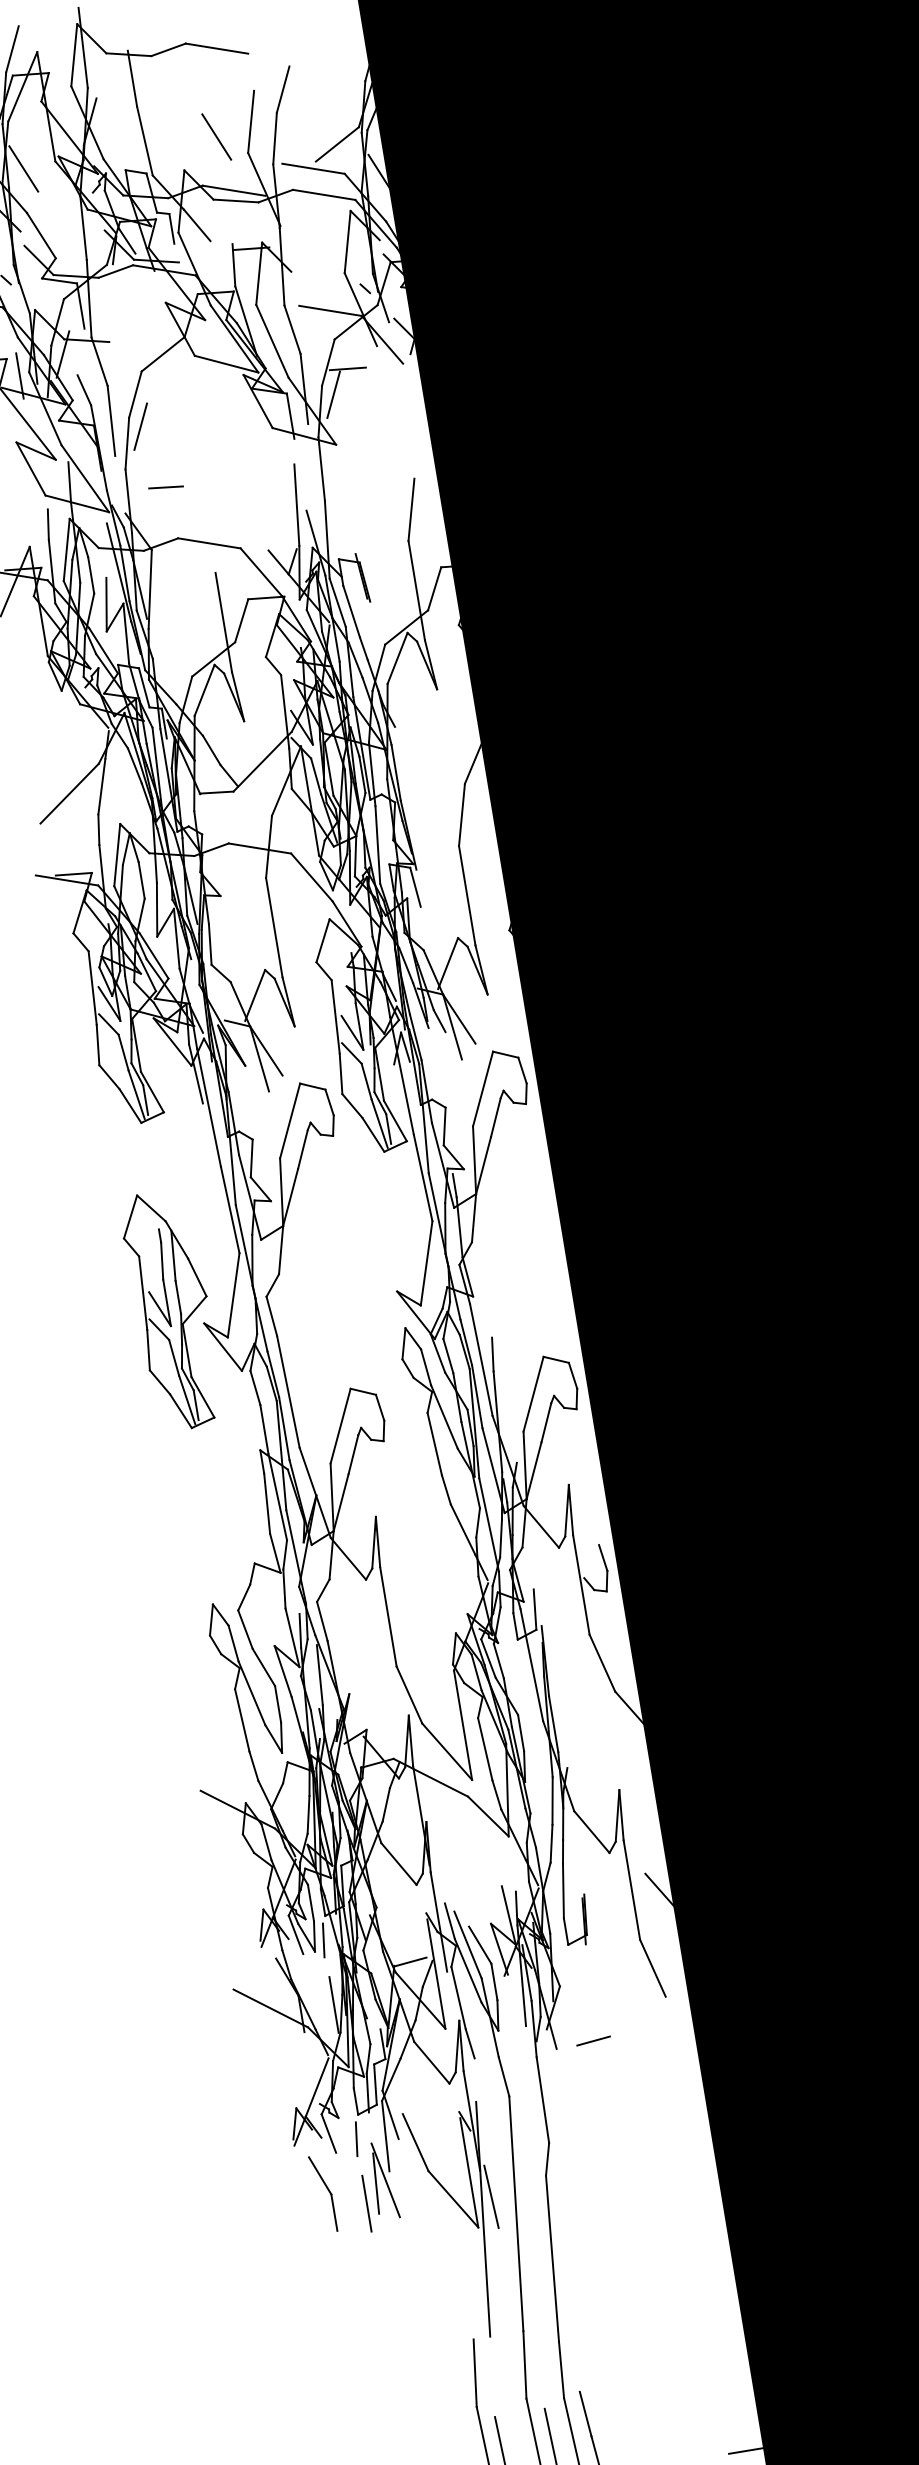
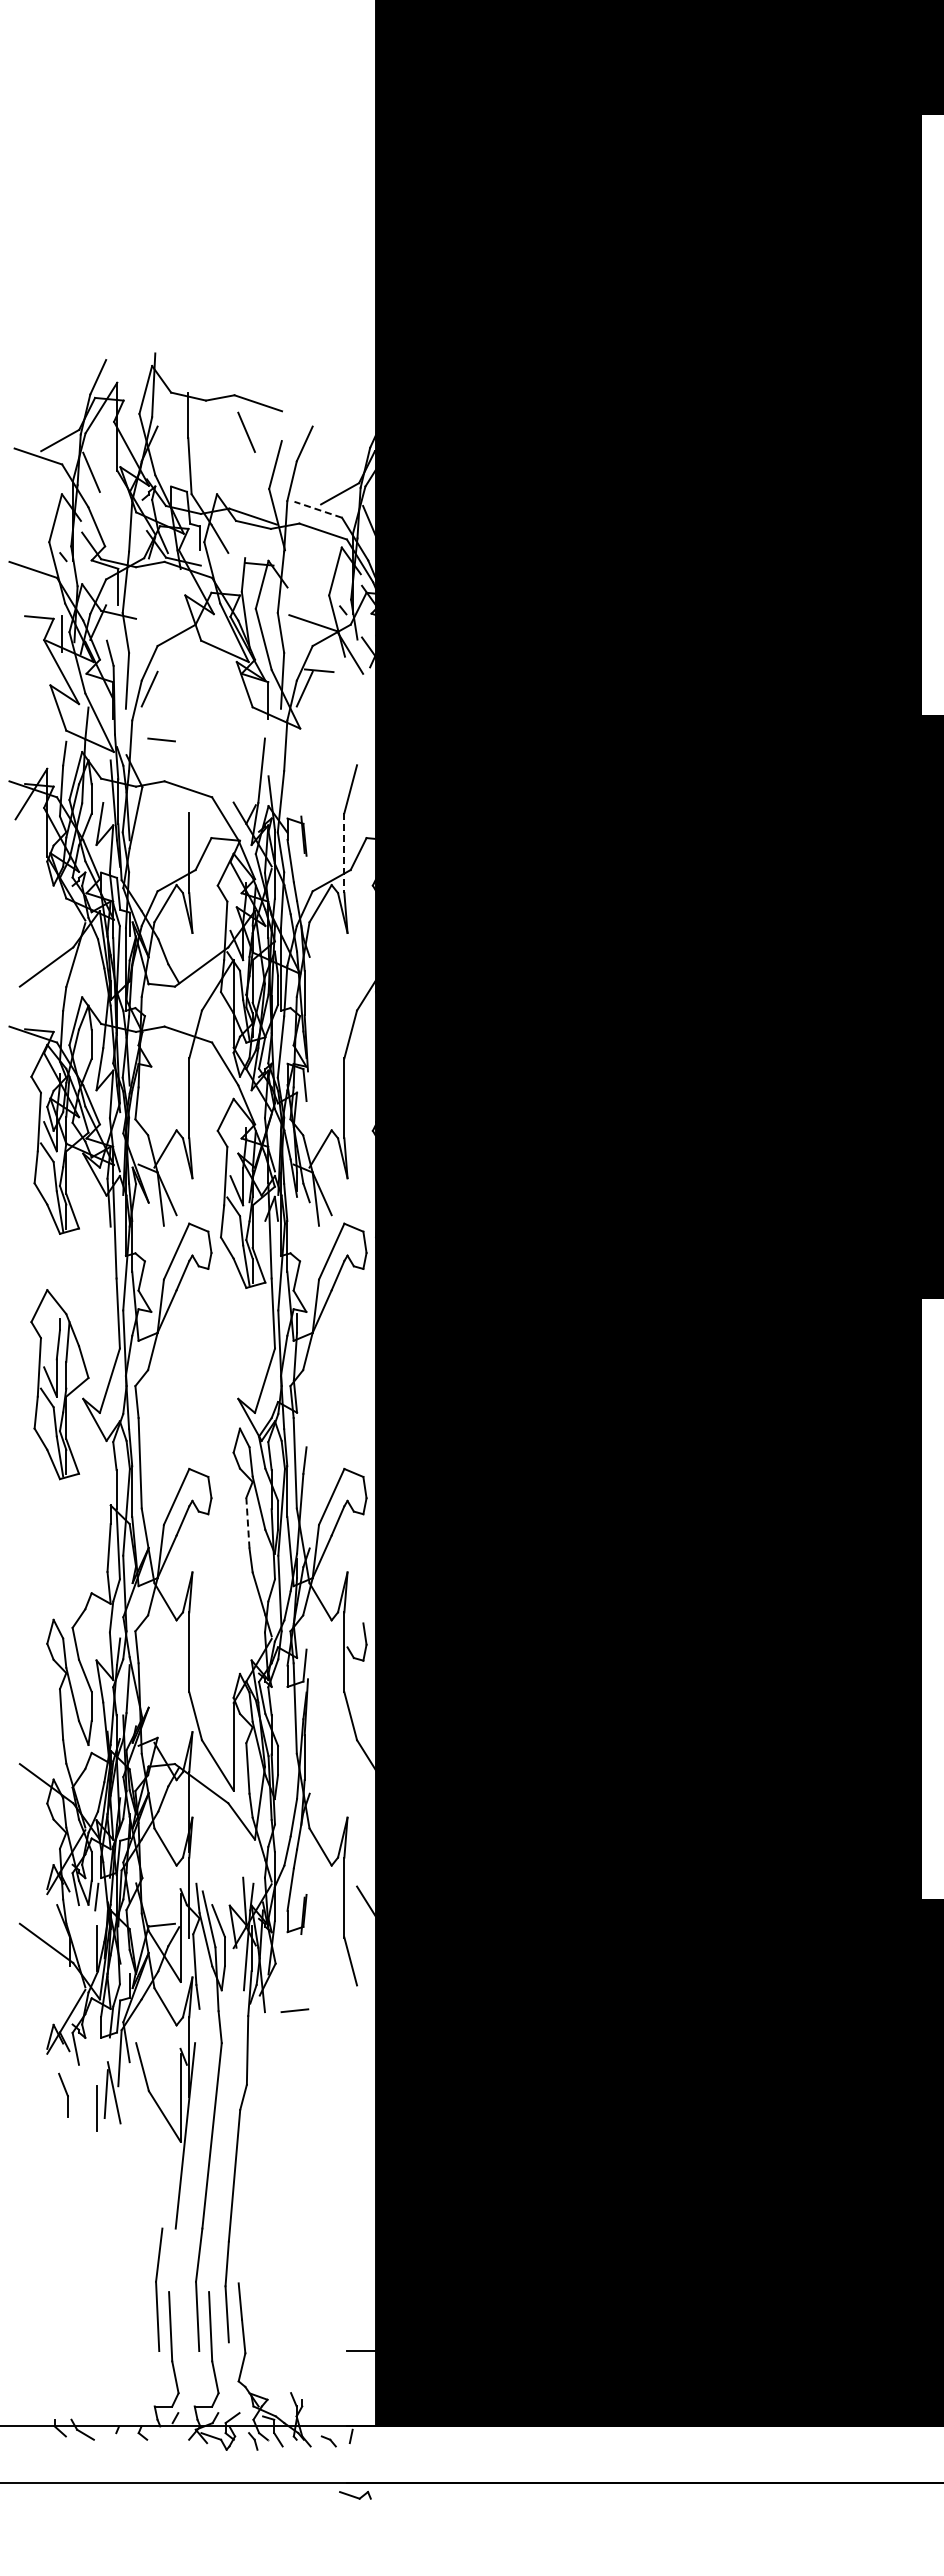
line: (216, 135) -> (246, 431), moved
line: (312, 168) -> (317, 509), solid -> dashed
line: (416, 591) -> (344, 853), solid -> dashed
line: (434, 1443) -> (247, 1522), solid -> dashed
line: (356, 2138) -> (96, 2056), removed
part: (322, 2192) -> (63, 2094), size x0.7
line: (491, 2197) -> (194, 2119), removed

